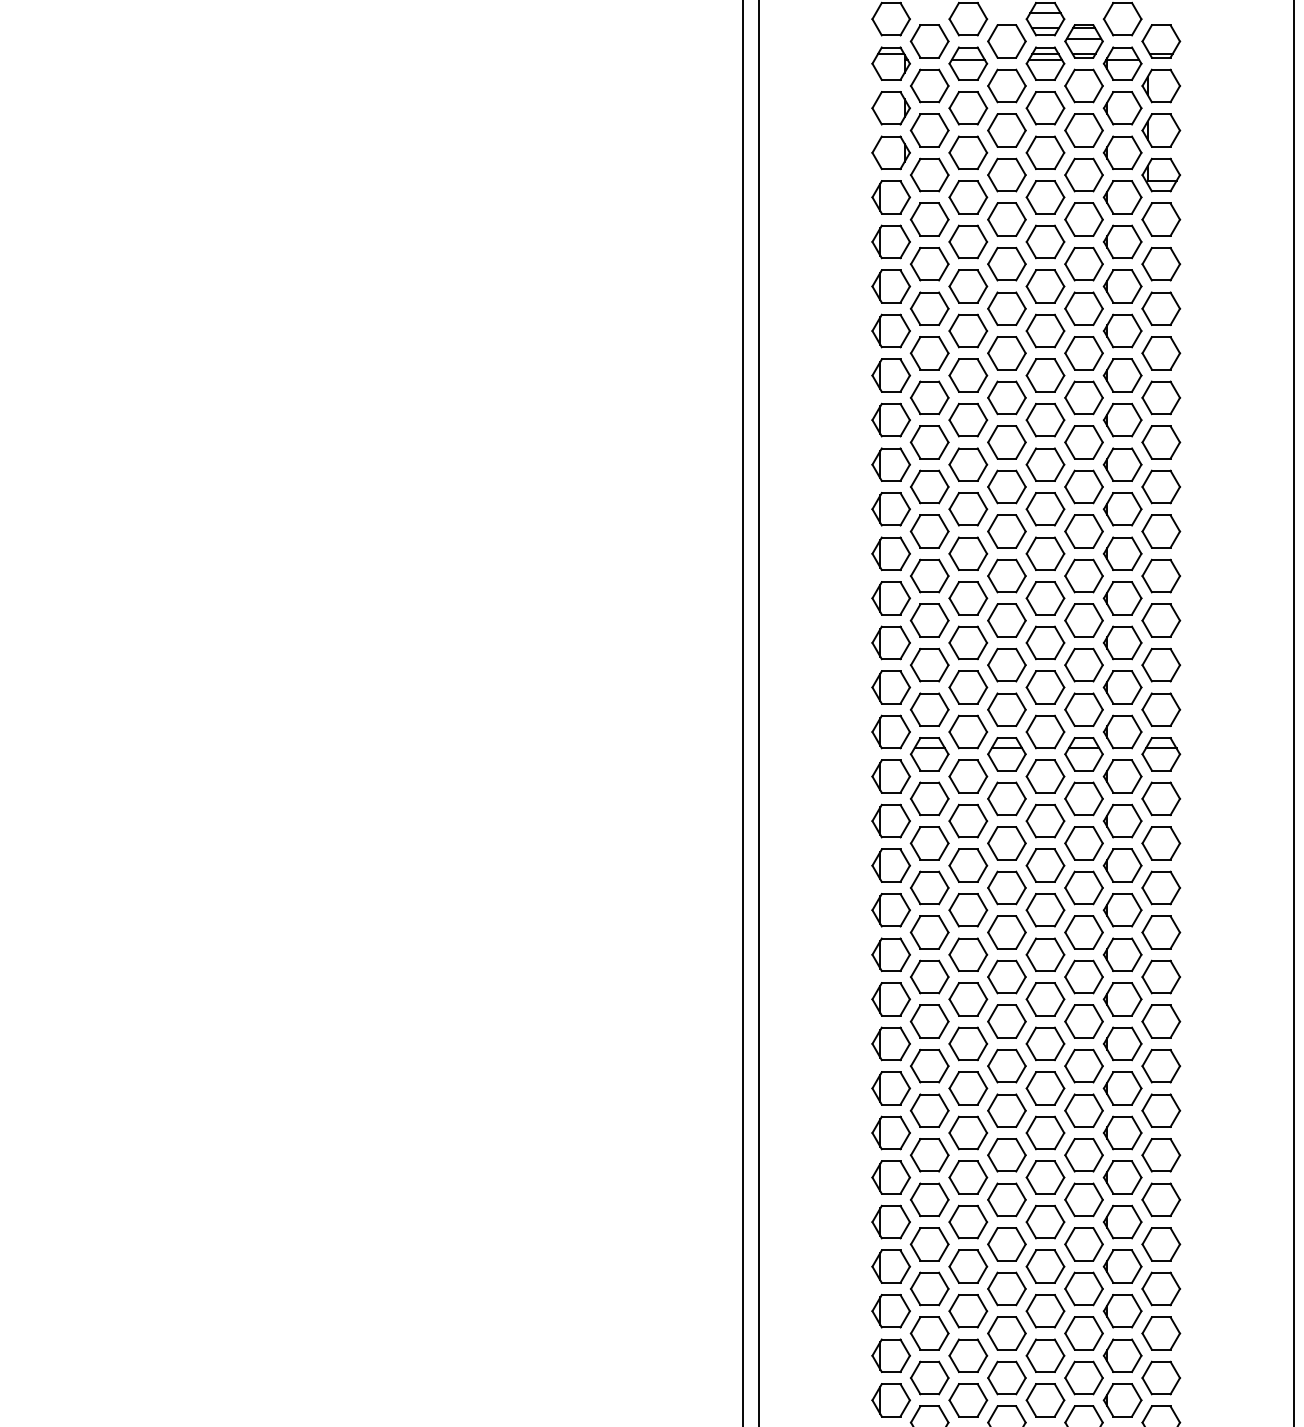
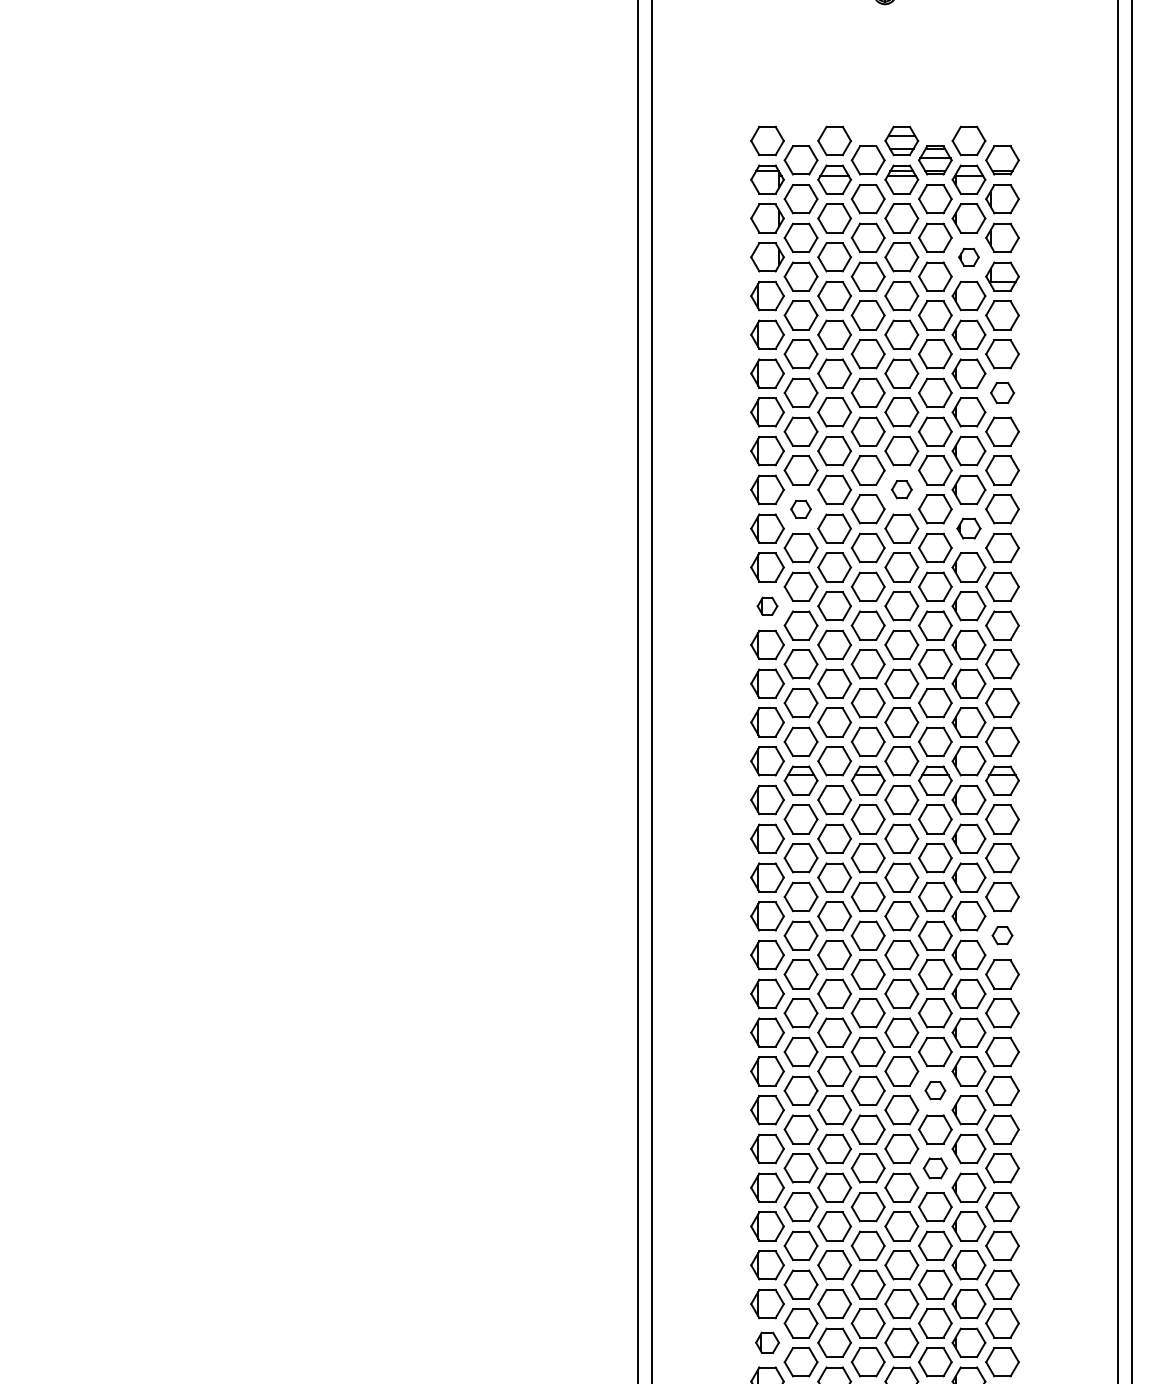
part: (1122, 153) -> (968, 257), size x0.6
part: (1161, 308) -> (1002, 392), size x0.7
part: (1045, 419) -> (901, 489), size x0.6
part: (929, 442) -> (800, 509), size x0.6
part: (1122, 464) -> (968, 528), size x0.7
part: (891, 554) -> (767, 606), size x0.6
part: (1161, 932) -> (1002, 935), size x0.6
part: (1084, 1110) -> (935, 1090), size x0.6
part: (1084, 1199) -> (935, 1168), size x0.7
part: (891, 1399) -> (767, 1342), size x0.7

